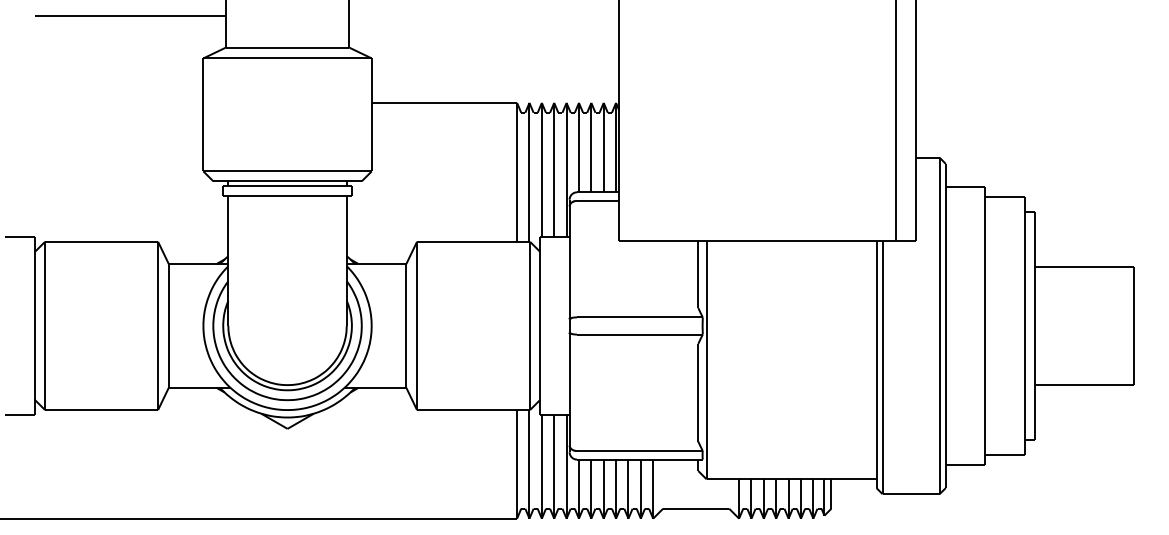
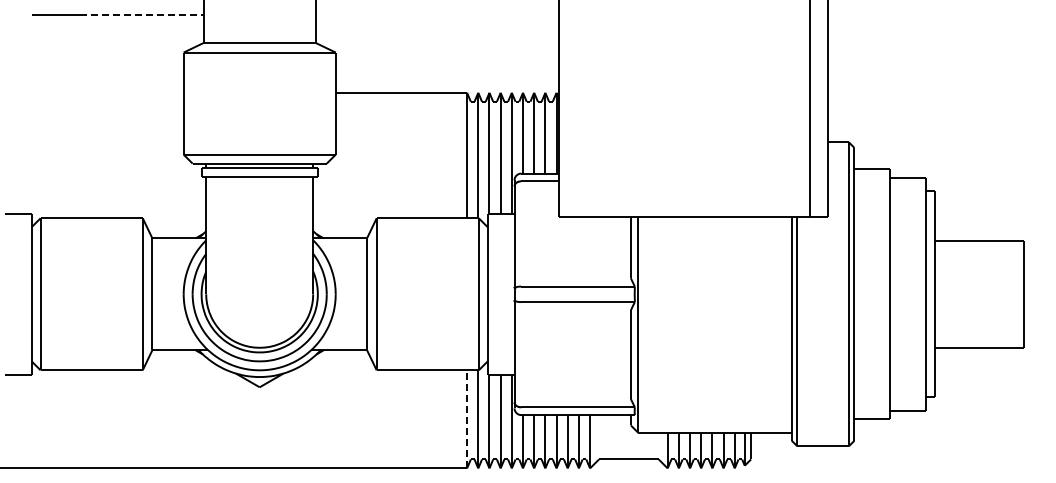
line: (157, 16) -> (142, 14), solid -> dashed
line: (517, 463) -> (467, 418), solid -> dashed

